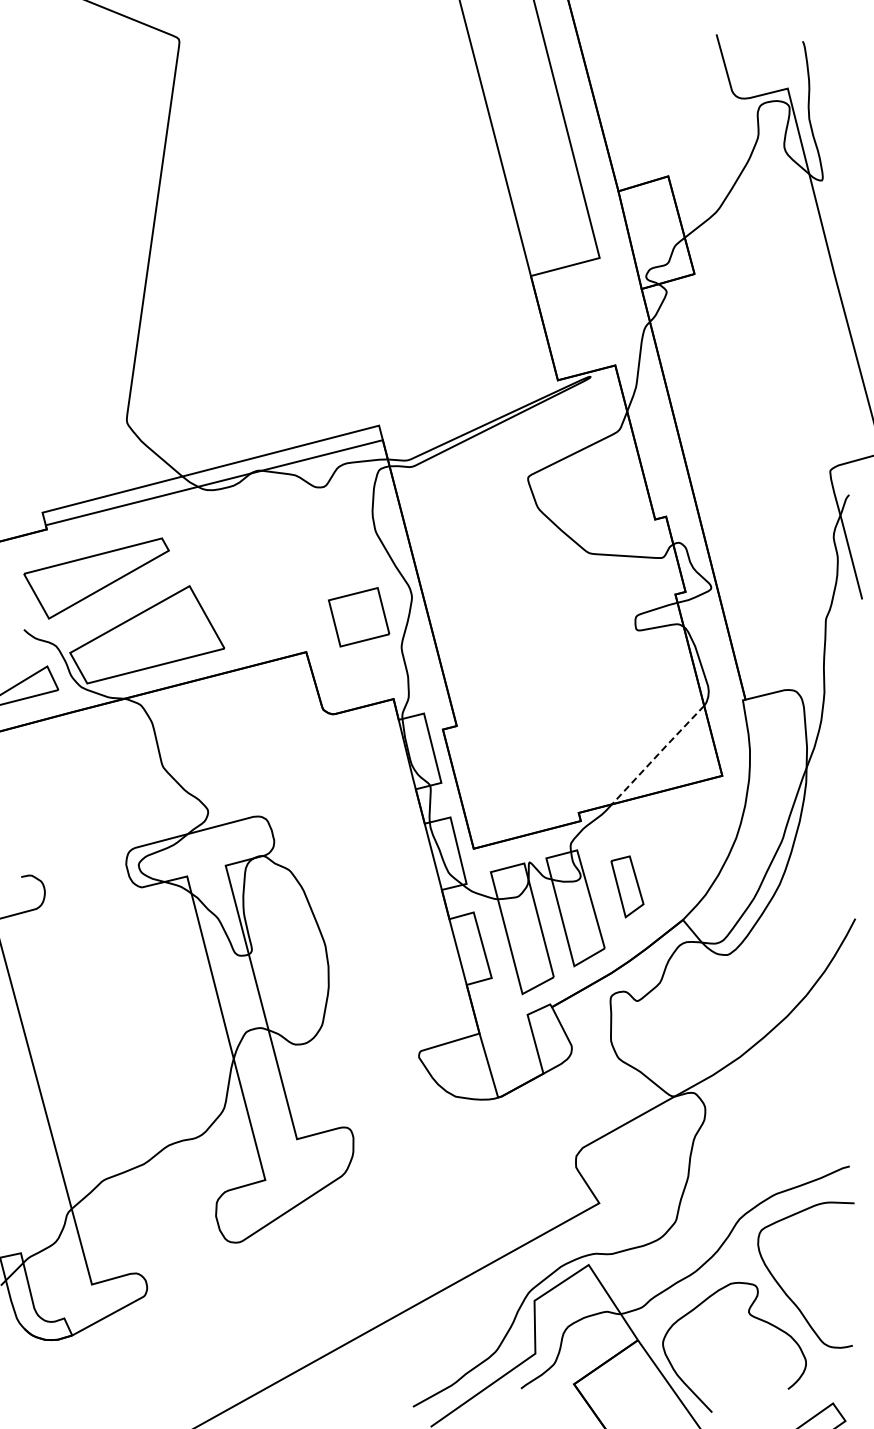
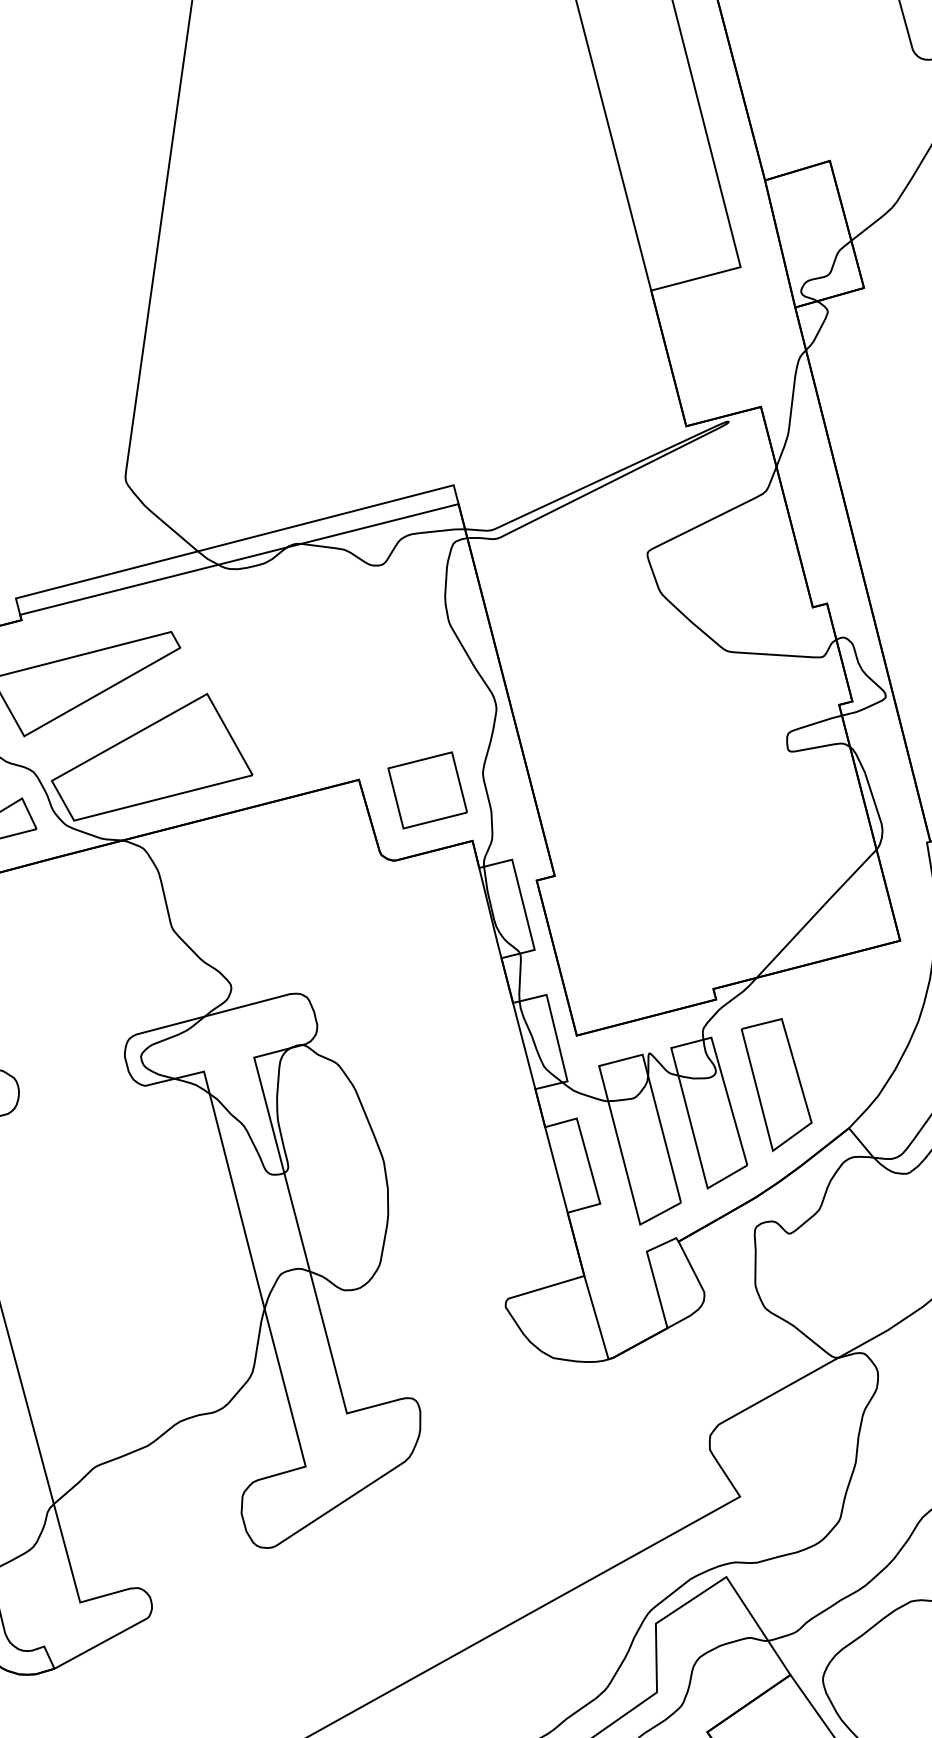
part: (359, 617) -> (428, 790), moved
line: (658, 754) -> (817, 912), dashed -> solid
part: (627, 886) -> (776, 1084), size x1.67

